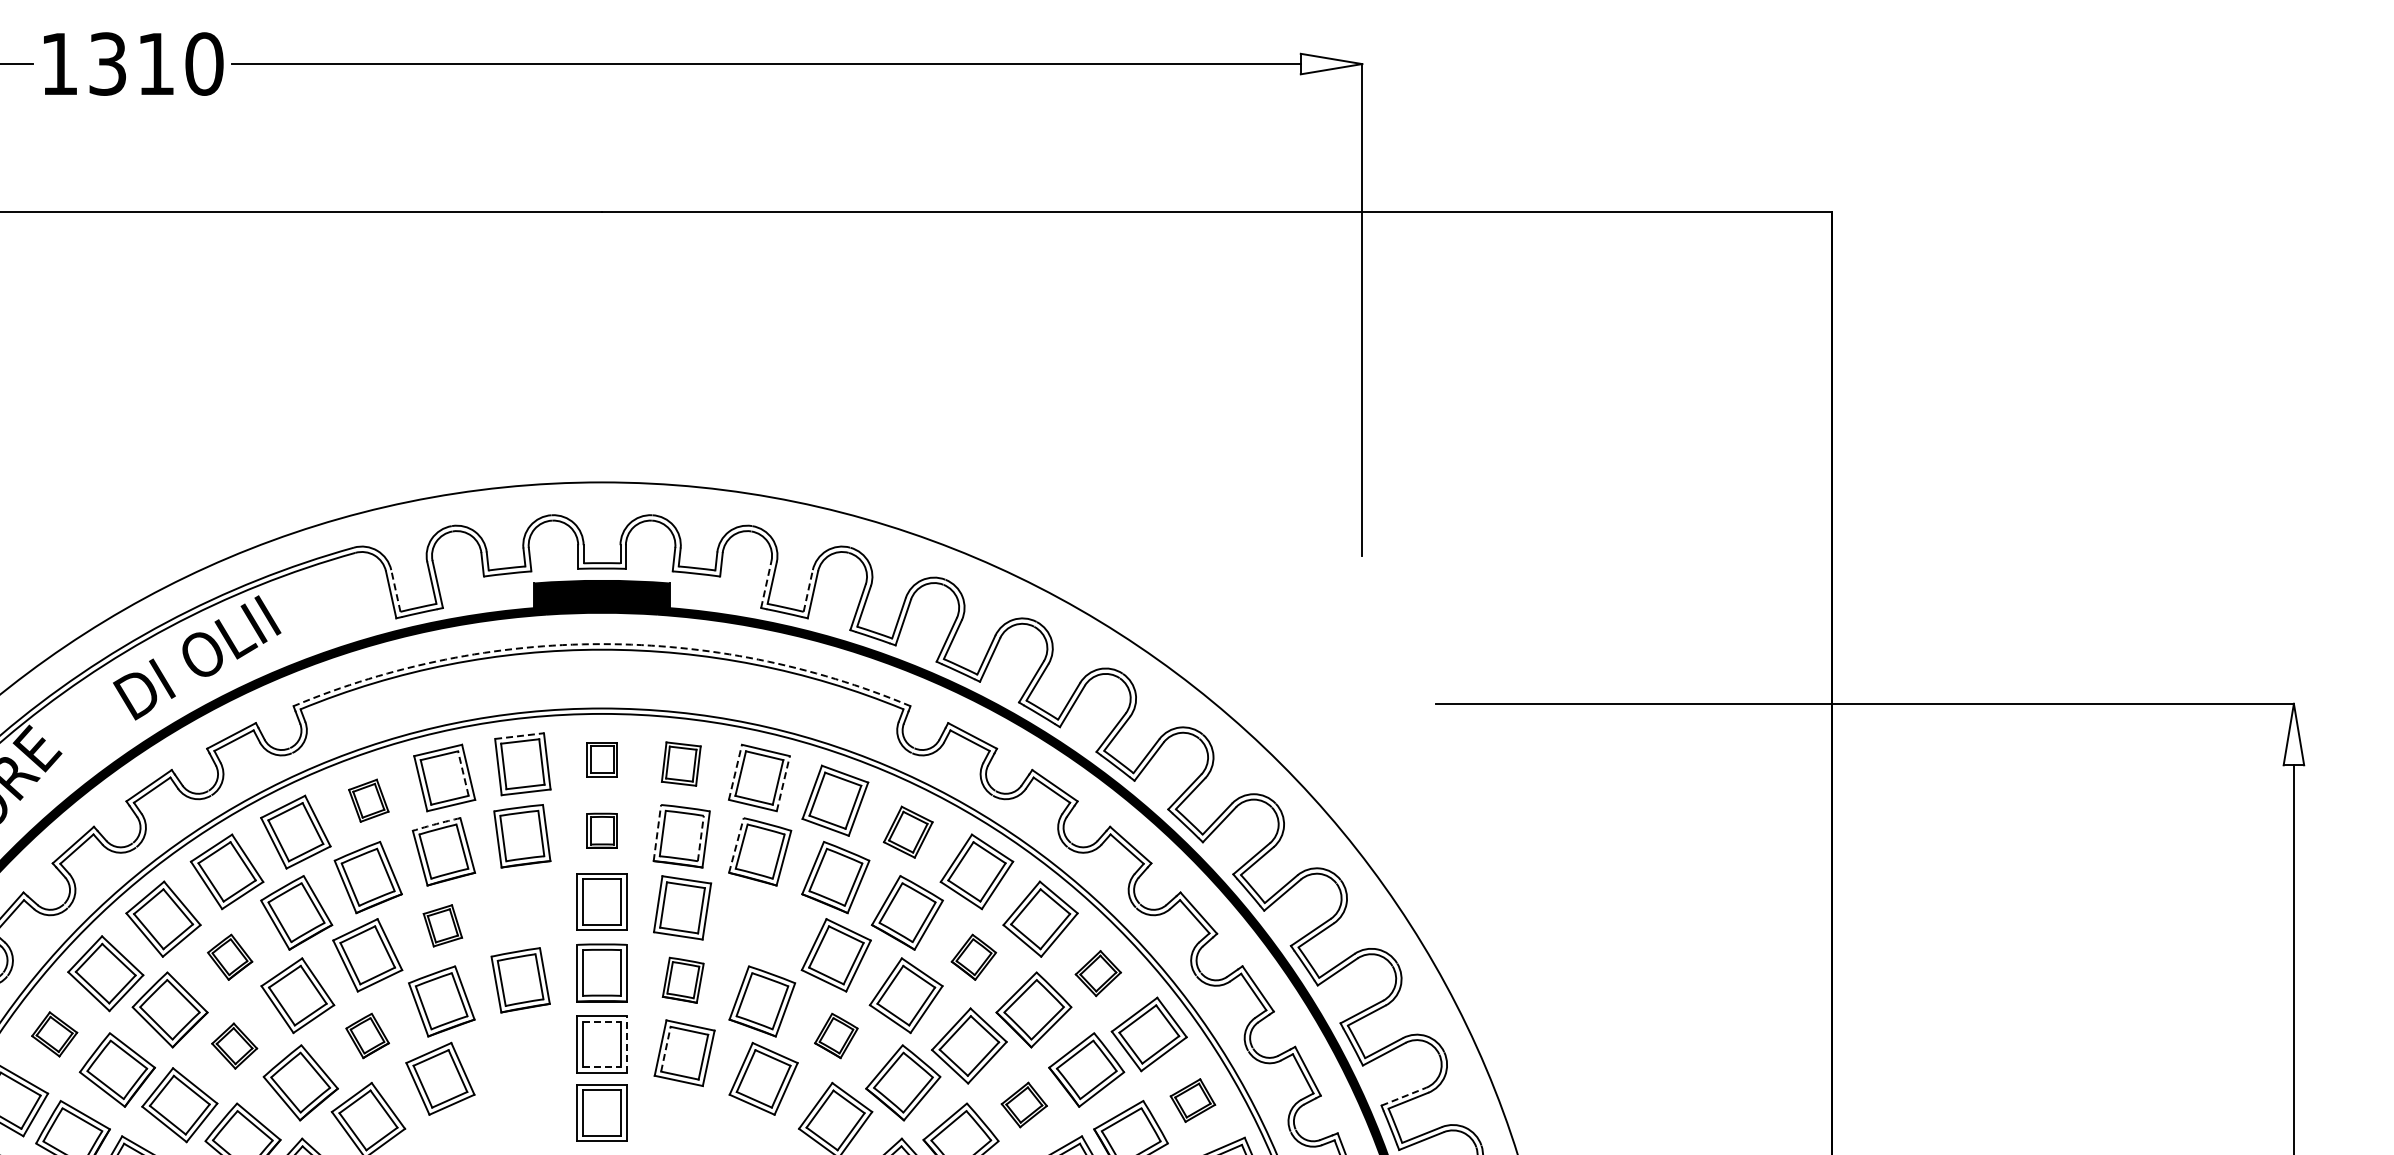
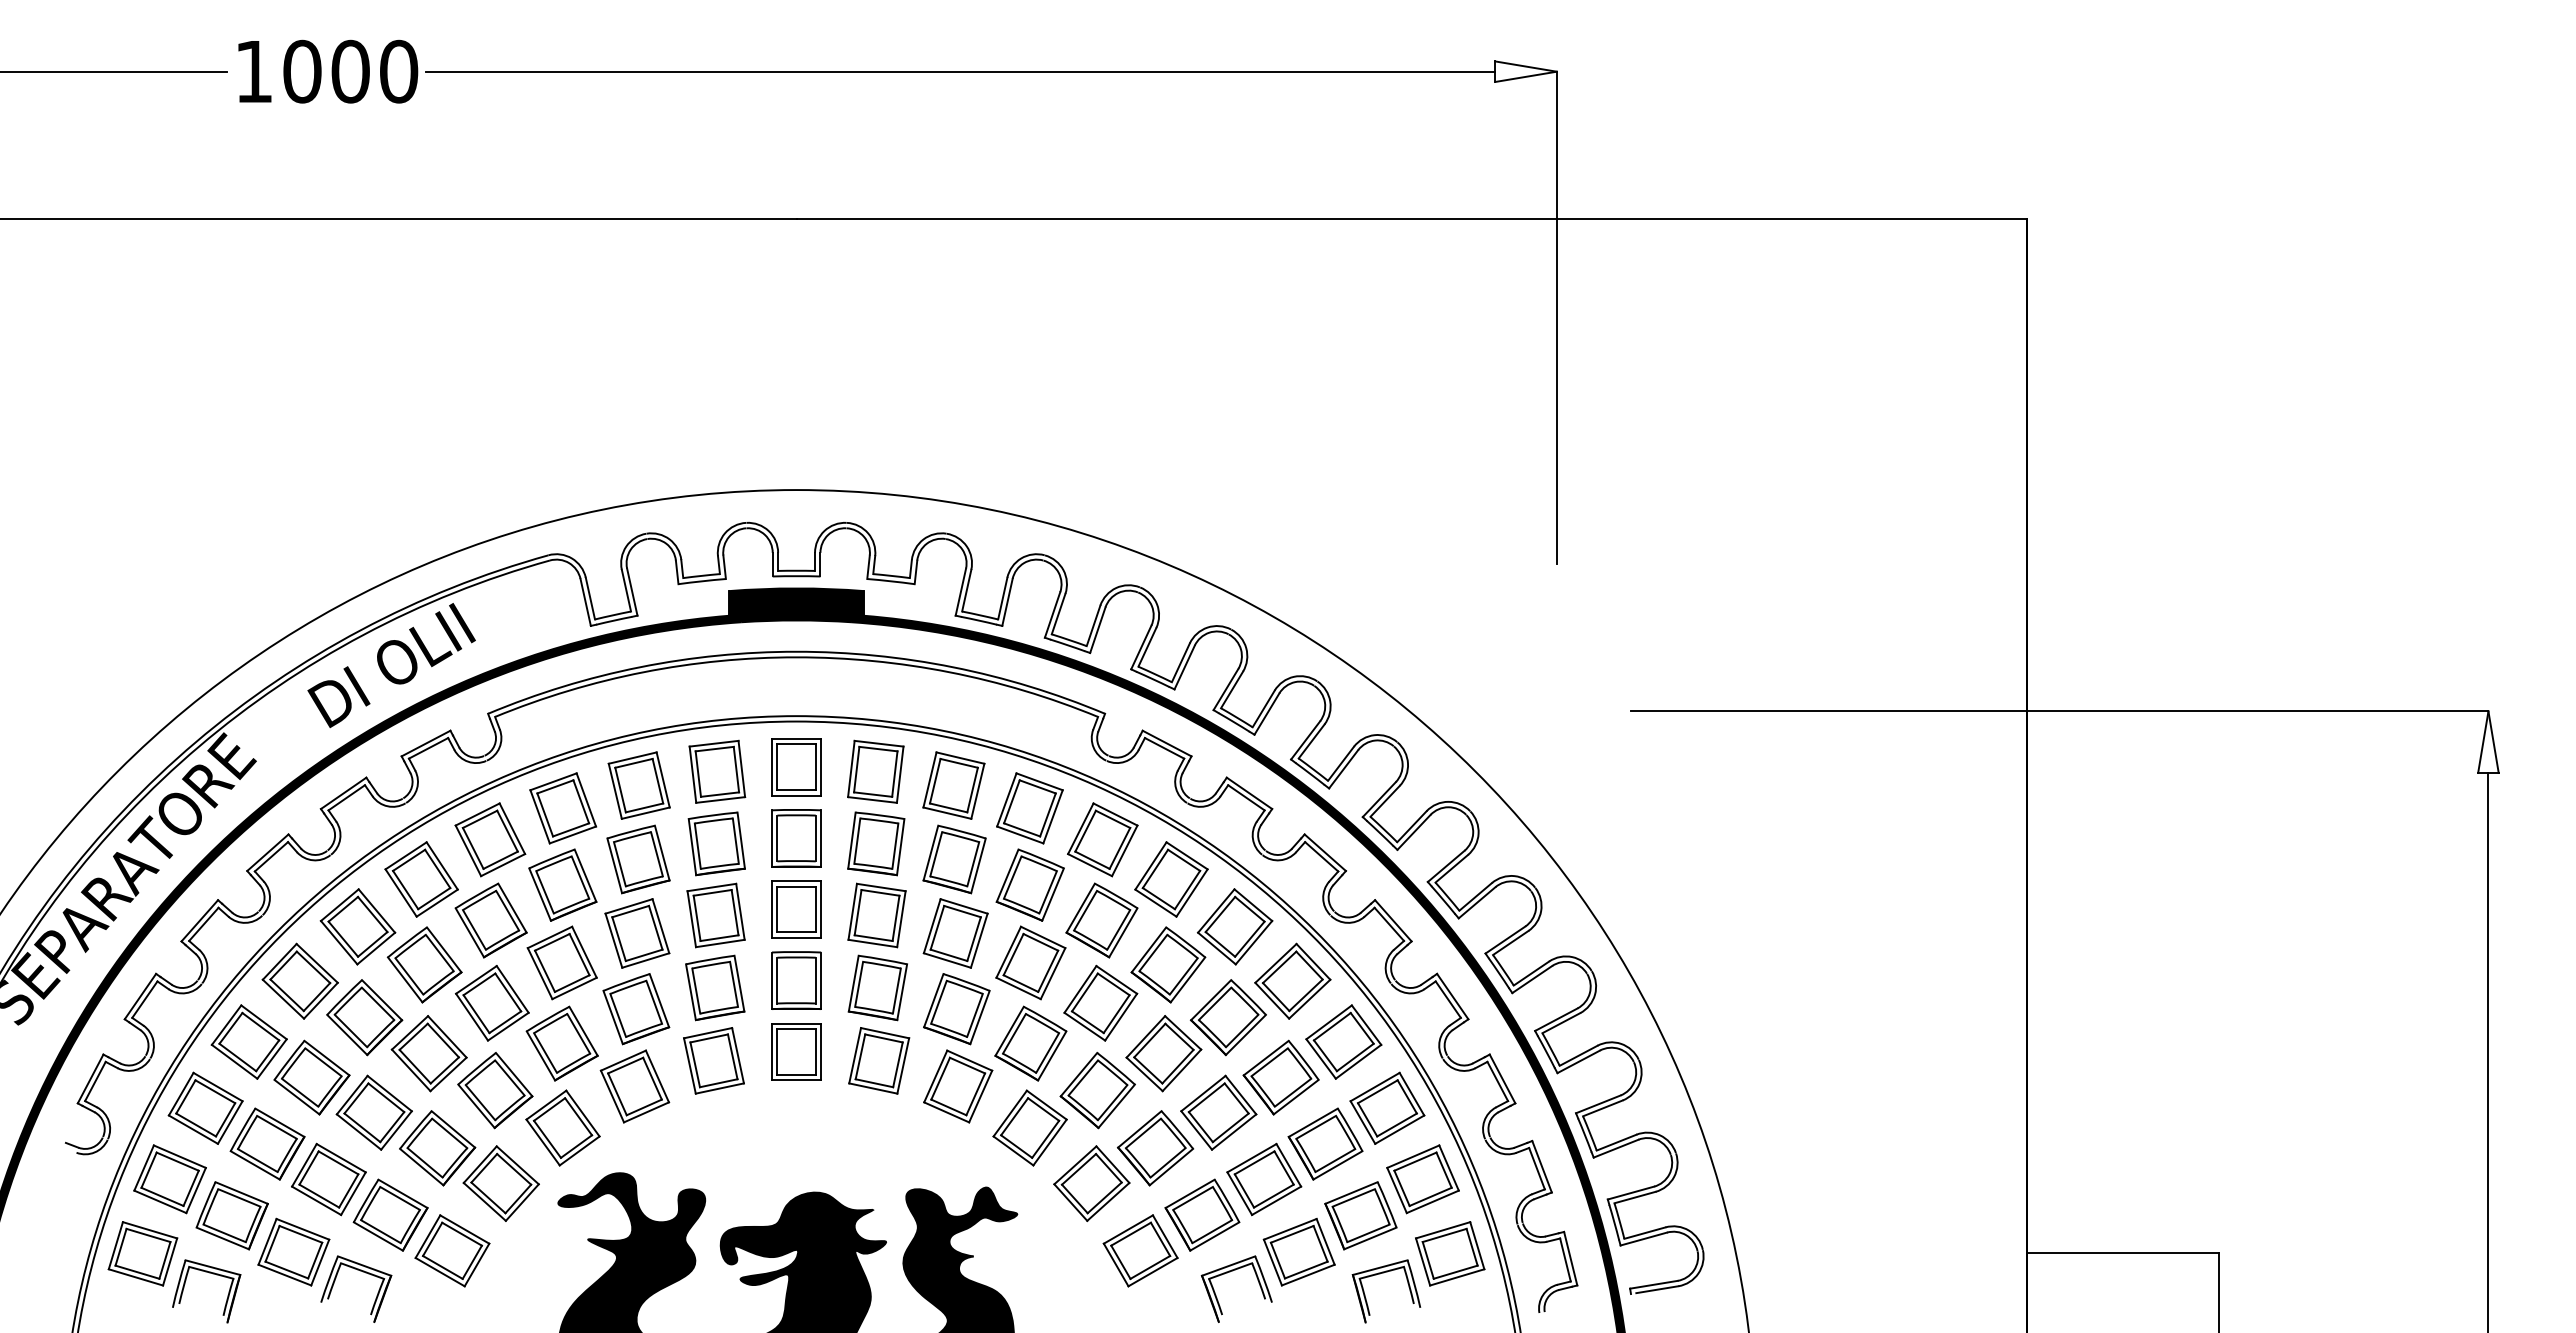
text: (131, 63) -> (326, 71), 1310 -> 1000
line: (765, 583) -> (960, 591), dashed -> solid
line: (395, 590) -> (590, 598), dashed -> solid
line: (807, 590) -> (1002, 598), dashed -> solid
arc: (601, 643) -> (796, 651), dashed -> solid
line: (519, 735) -> (714, 743), dashed -> solid
part: (601, 759) -> (796, 767), size x1.67
part: (680, 763) -> (875, 771), size x1.43
line: (735, 771) -> (930, 779), dashed -> solid
line: (462, 773) -> (657, 781), dashed -> solid
line: (782, 782) -> (977, 790), dashed -> solid
part: (368, 800) -> (563, 808), size x1.67
arc: (436, 823) -> (631, 831), dashed -> solid
part: (601, 830) -> (796, 838), size x1.67
part: (907, 831) -> (1102, 839), size x1.43
line: (657, 832) -> (852, 840), dashed -> solid
line: (700, 838) -> (895, 846), dashed -> solid
line: (736, 844) -> (931, 852), dashed -> solid
part: (520, 907) -> (715, 915), added
part: (442, 925) -> (637, 933), size x1.67
part: (760, 925) -> (955, 933), added
part: (229, 956) -> (424, 964), size x1.67
part: (973, 956) -> (1168, 964), size x1.67
part: (1097, 972) -> (1292, 980), size x1.67
part: (682, 979) -> (877, 987), size x1.43
line: (602, 1021) -> (797, 1029), dashed -> solid
part: (53, 1033) -> (248, 1041), size x1.67
part: (366, 1035) -> (561, 1043), size x1.67
part: (835, 1035) -> (1030, 1043), size x1.67
line: (626, 1043) -> (821, 1051), dashed -> solid
part: (233, 1045) -> (428, 1053), size x1.67
line: (665, 1048) -> (860, 1056), dashed -> solid
part: (518, 1052) -> (713, 1060), added
line: (602, 1067) -> (797, 1075), dashed -> solid
line: (1403, 1096) -> (1598, 1104), dashed -> solid
part: (1192, 1099) -> (1387, 1107), size x1.67
part: (1023, 1104) -> (1218, 1112), size x1.67
part: (601, 1112) -> (796, 1120), removed

